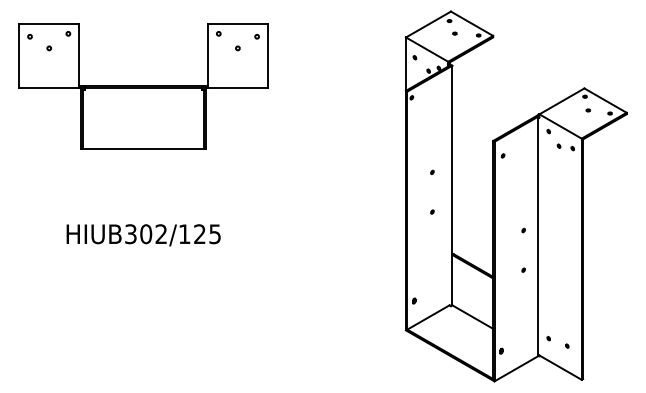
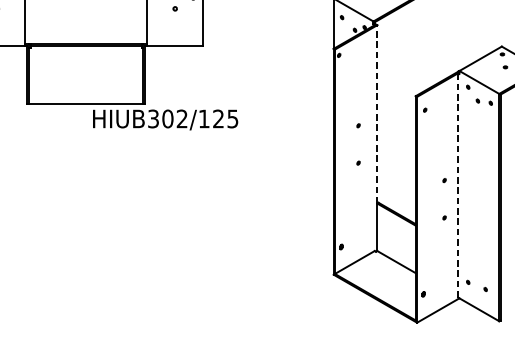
line: (452, 160) -> (377, 114), solid -> dashed
text: (143, 235) -> (165, 120), moved
line: (538, 235) -> (458, 185), solid -> dashed

